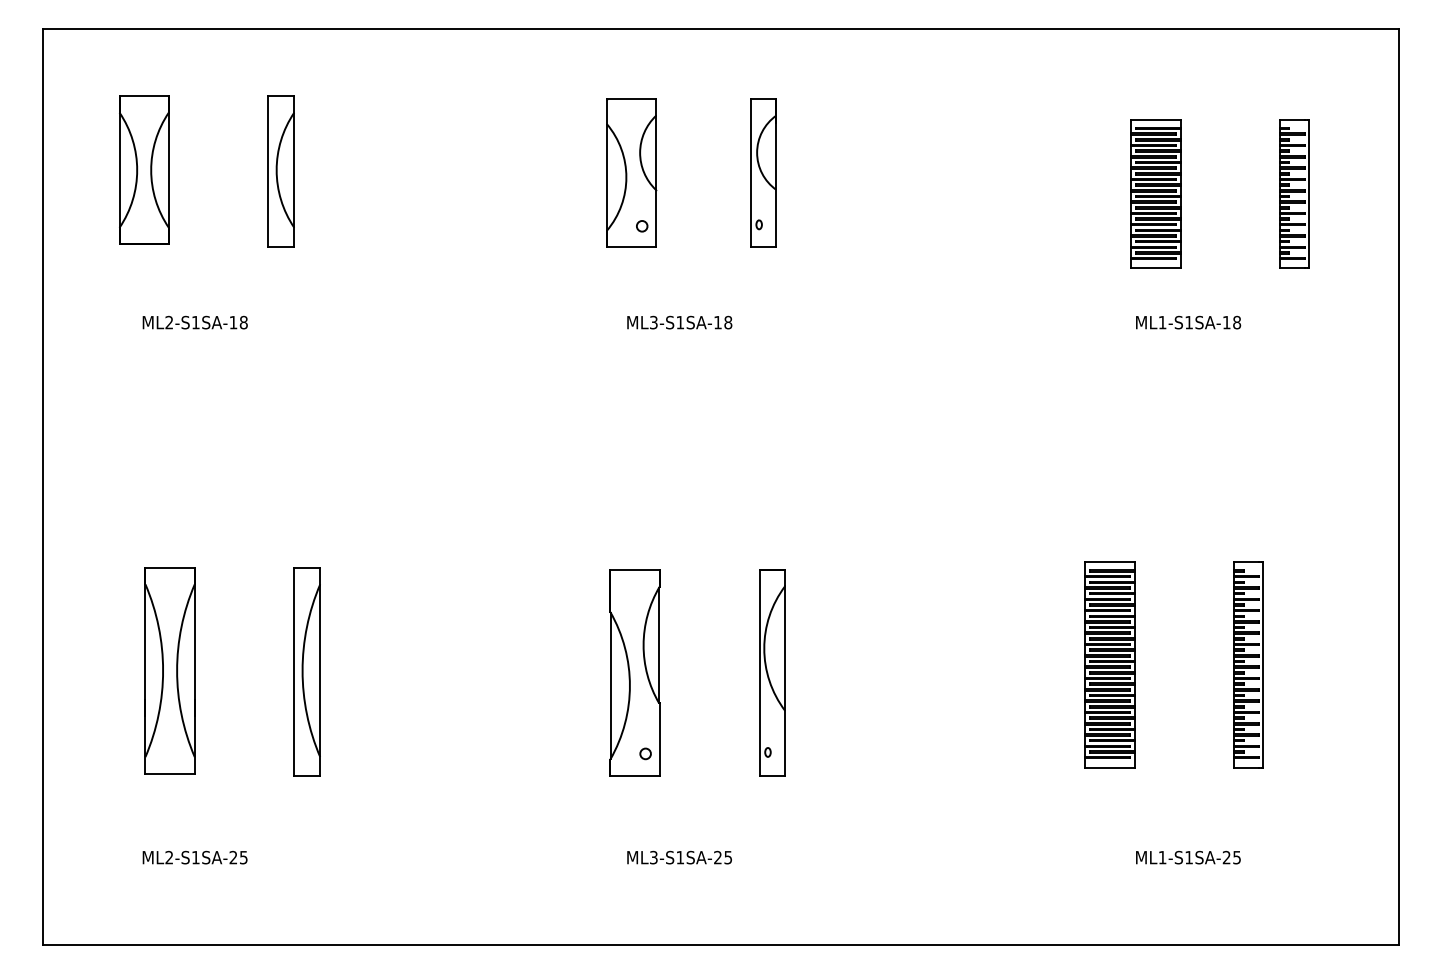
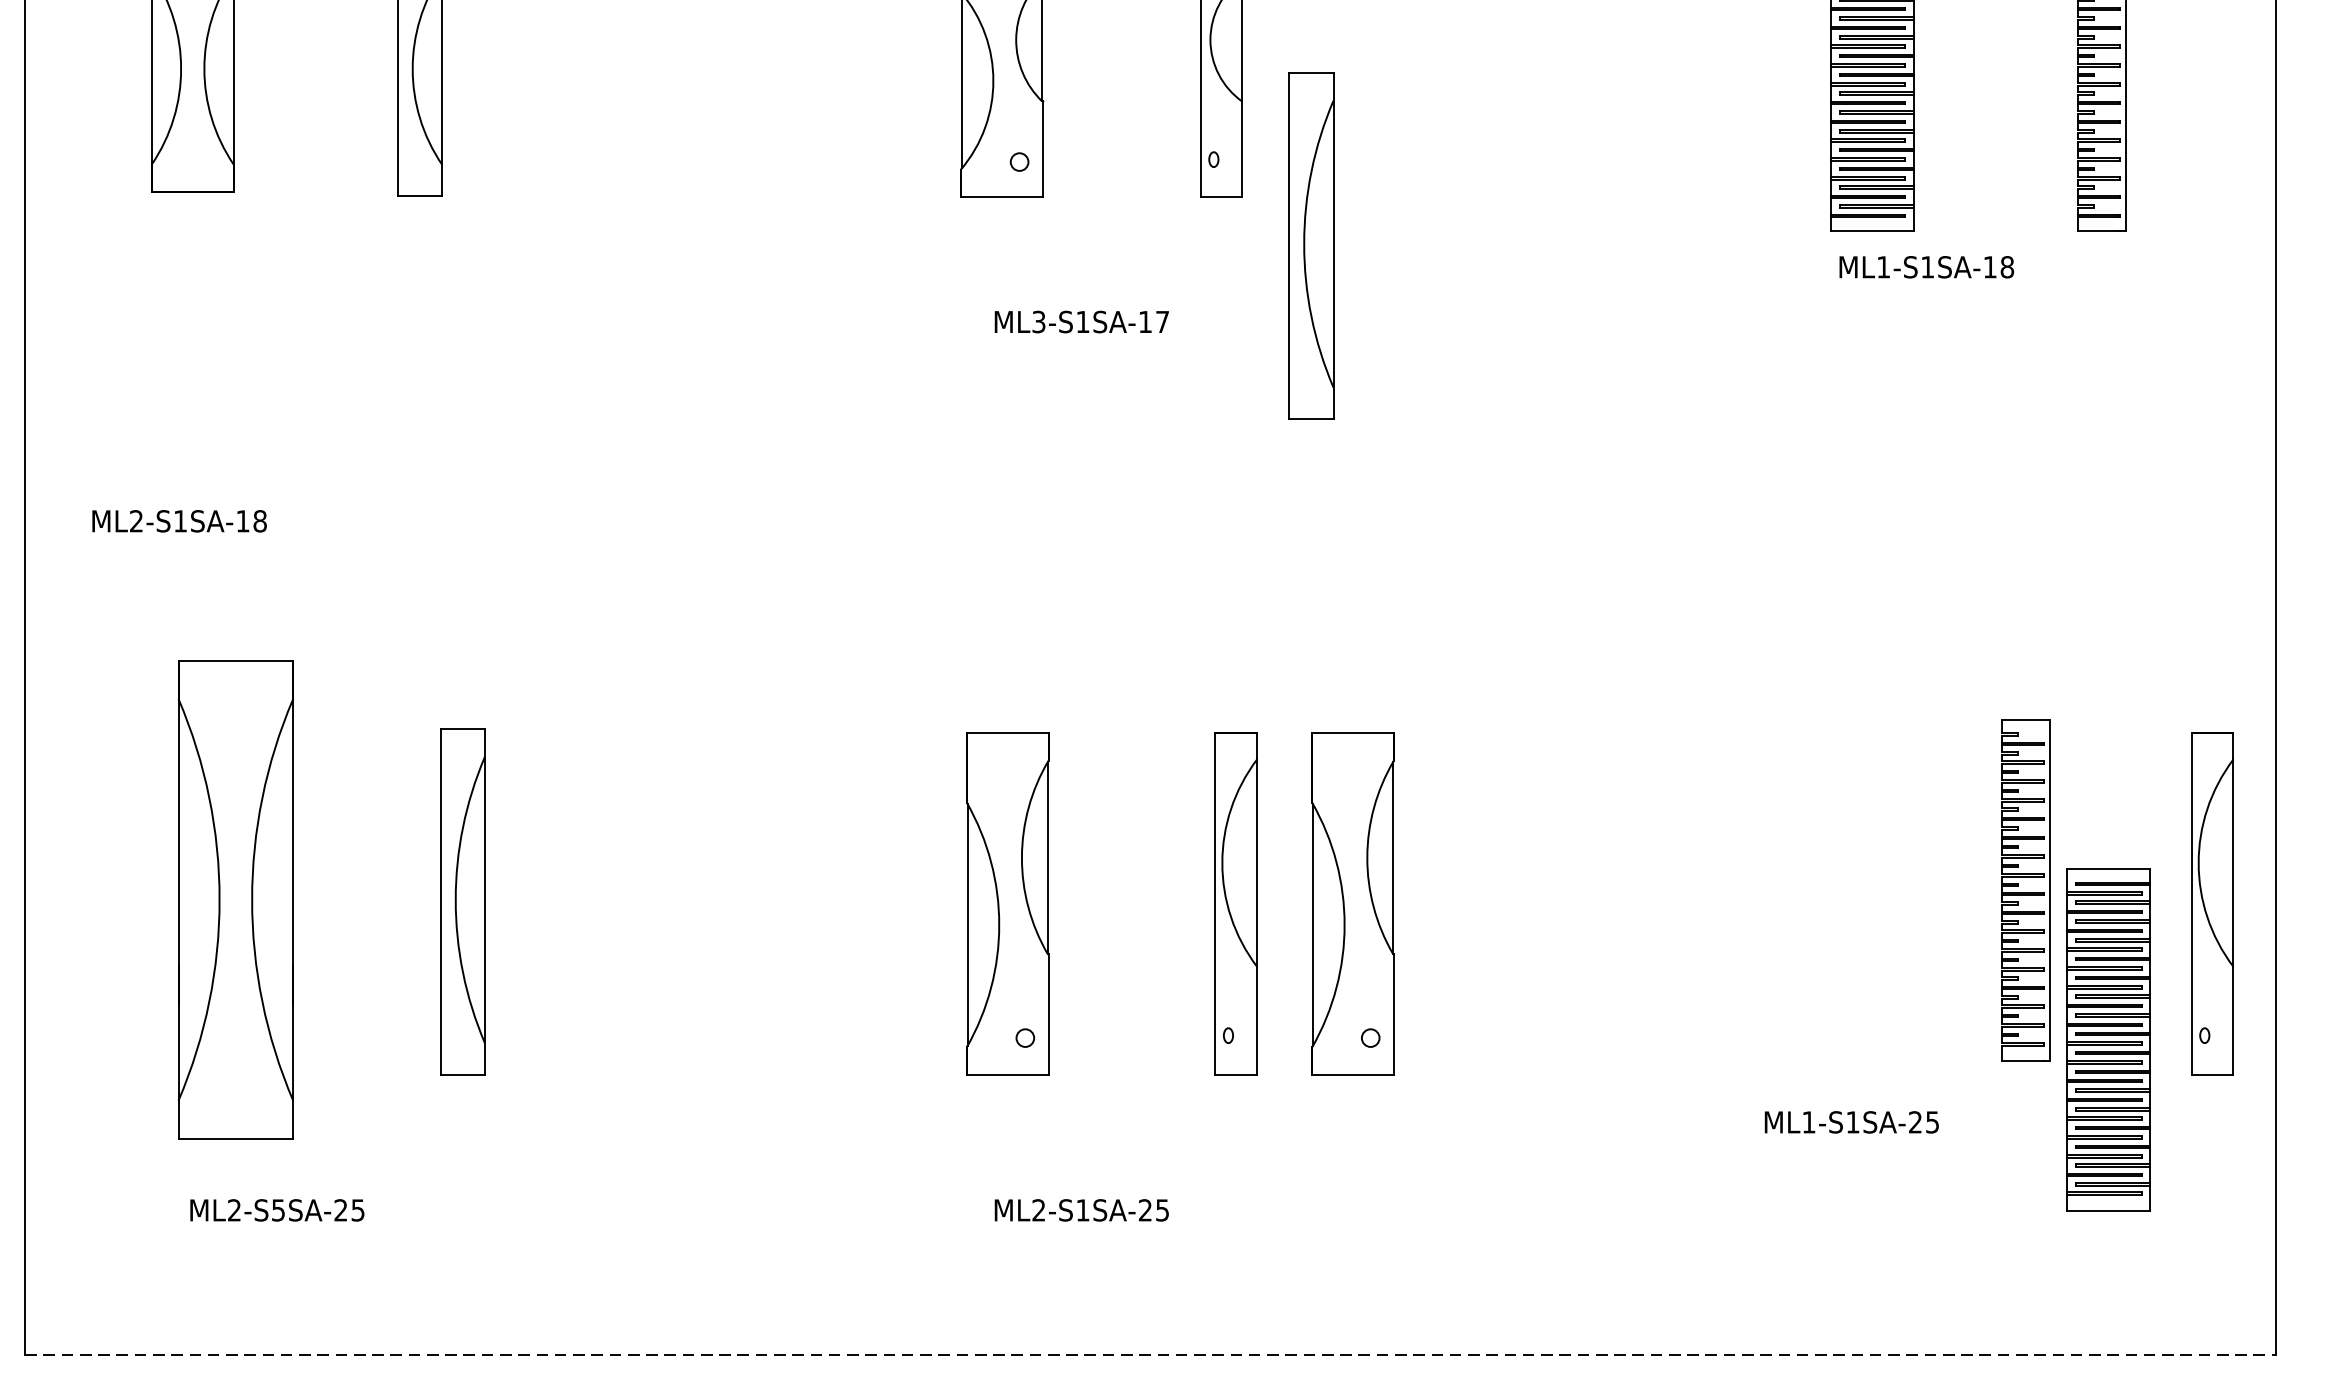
part: (817, 276) -> (1310, 245), added
text: (194, 322) -> (178, 521), moved
text: (728, 322) -> (1162, 321), ML3-S1SA-18 -> ML3-S1SA-17
text: (1188, 322) -> (1926, 267), moved
part: (1109, 664) -> (2107, 1039), moved
part: (169, 670) -> (234, 899), size x1.4
part: (842, 672) -> (1352, 902), added
part: (1360, 672) -> (2212, 902), added
text: (195, 857) -> (277, 1210), ML2-S1SA-25 -> ML2-S5SA-25
text: (653, 857) -> (1038, 1210), ML3-S1SA-25 -> ML2-S1SA-25
text: (1188, 857) -> (1851, 1122), moved
line: (721, 944) -> (1151, 1354), solid -> dashed

